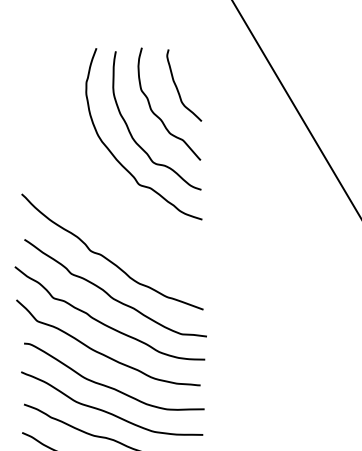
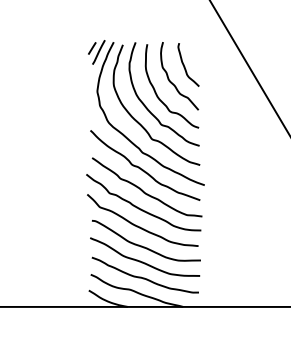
part: (99, 177) -> (137, 120), added

